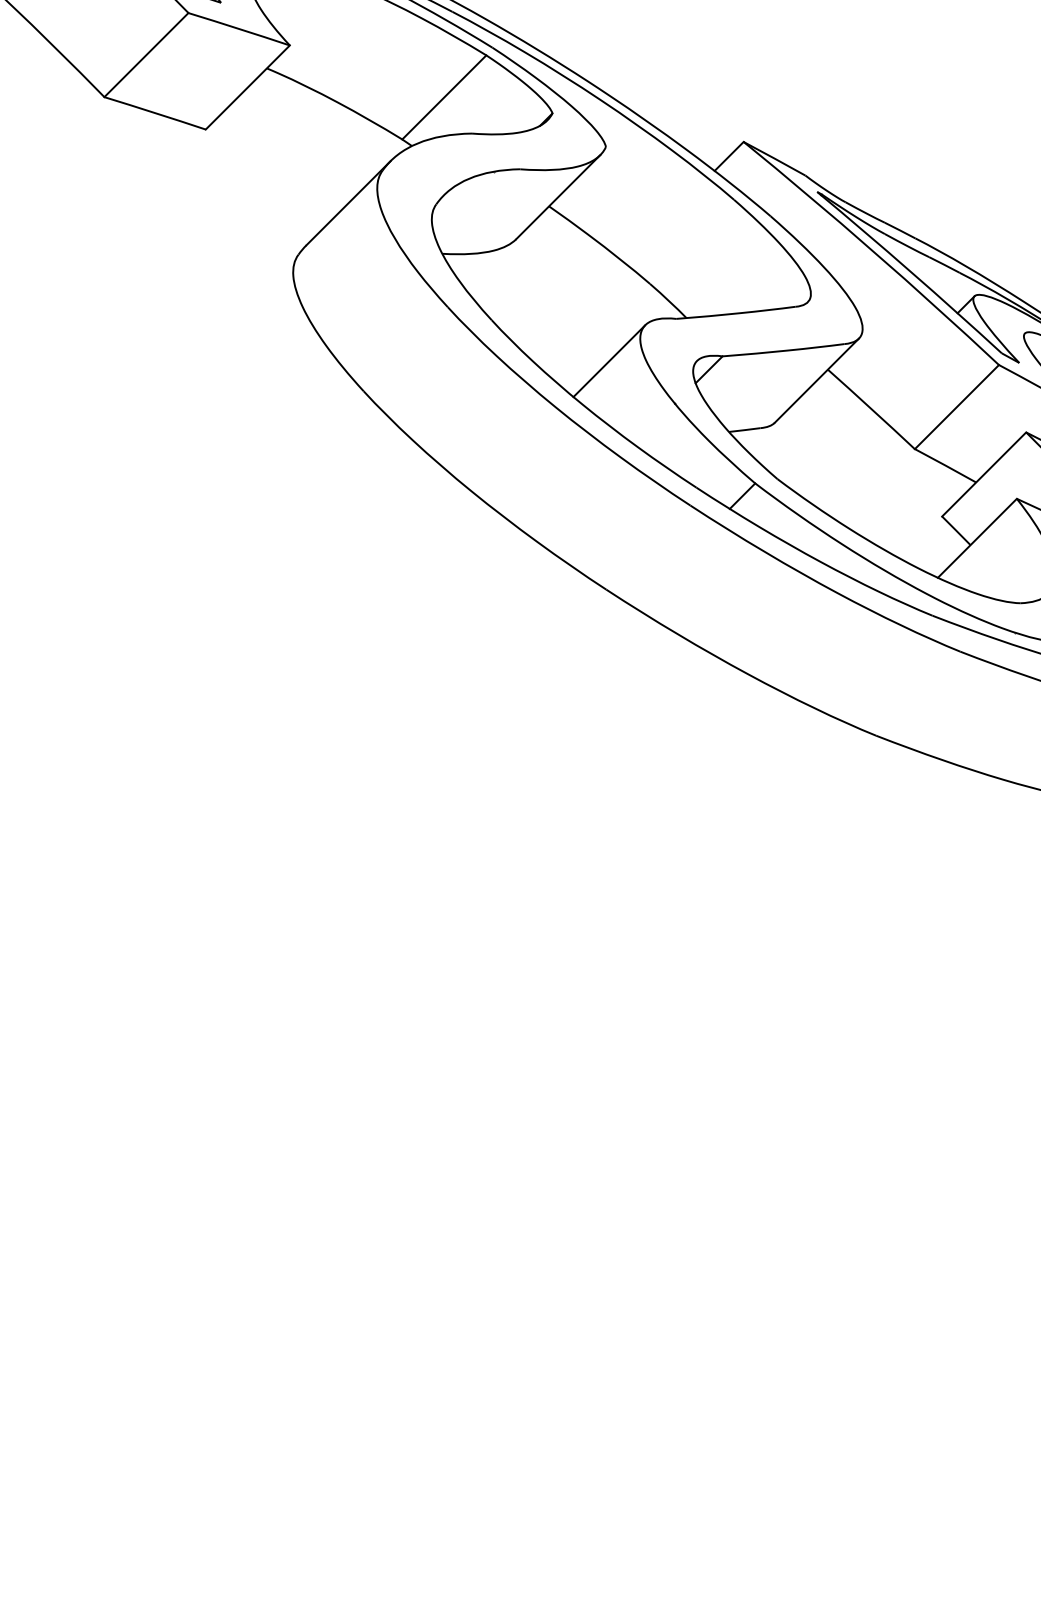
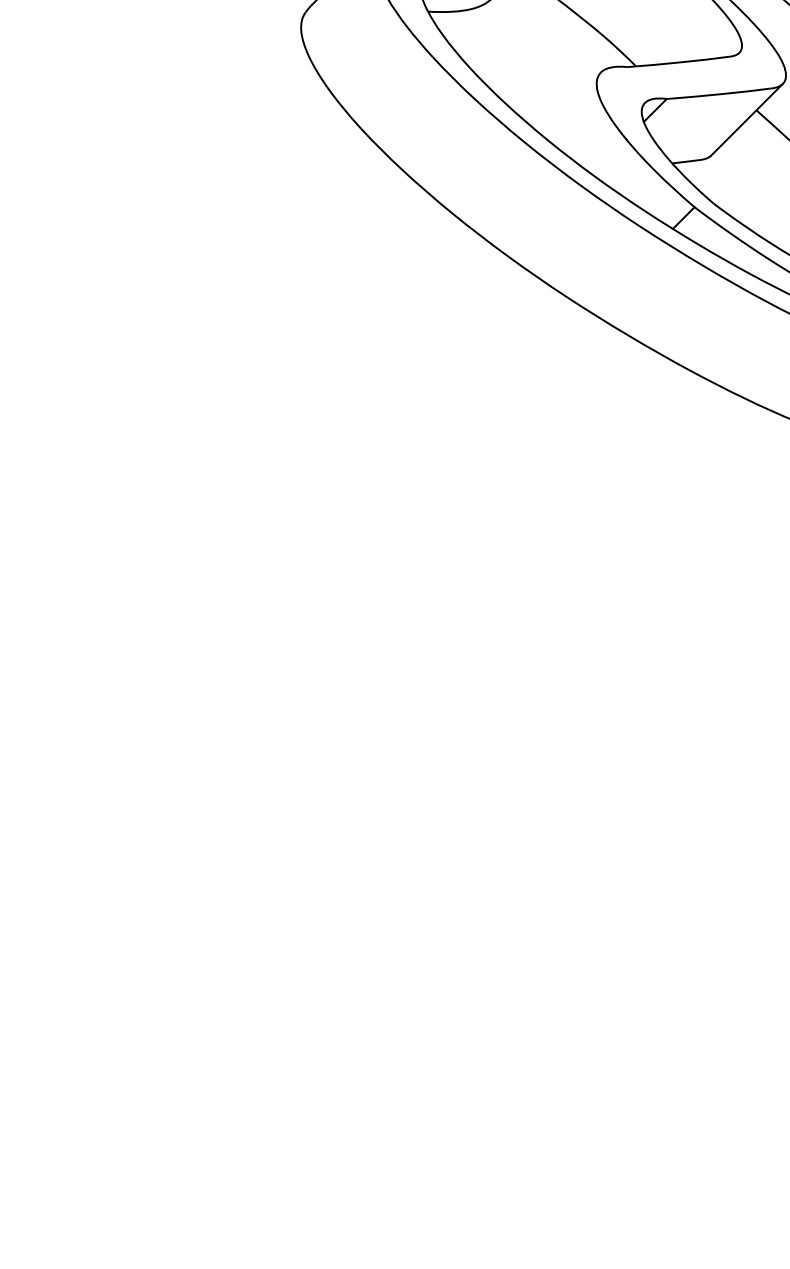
line: (609, 361) -> (570, 103), removed

